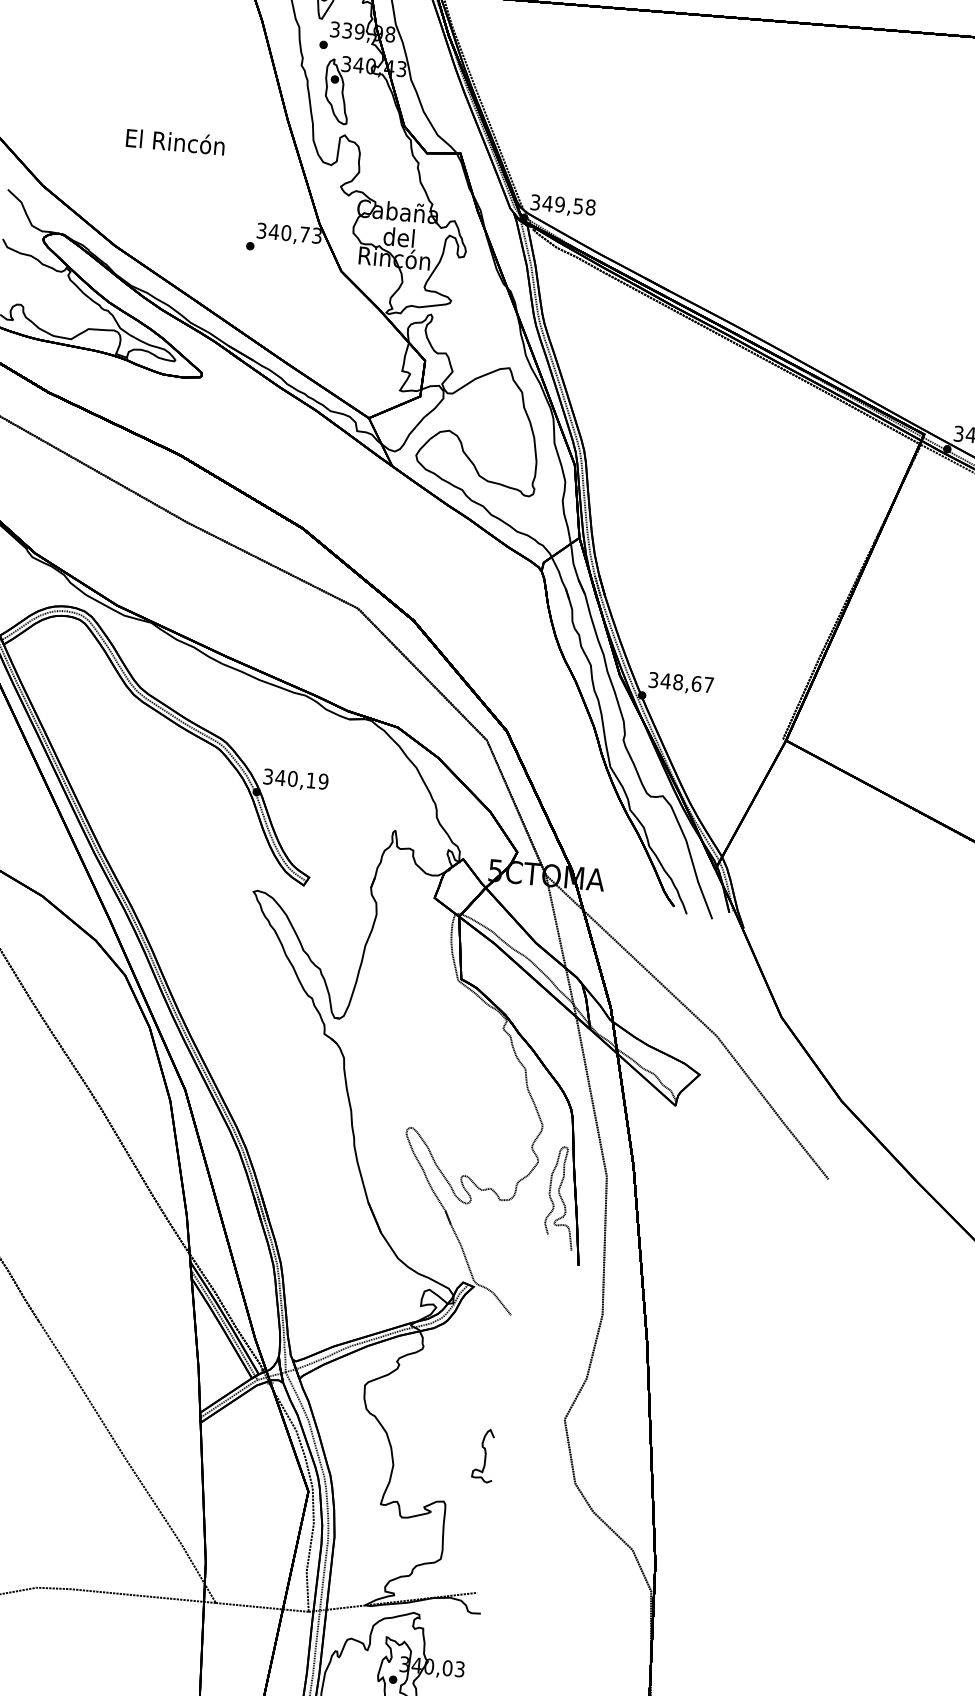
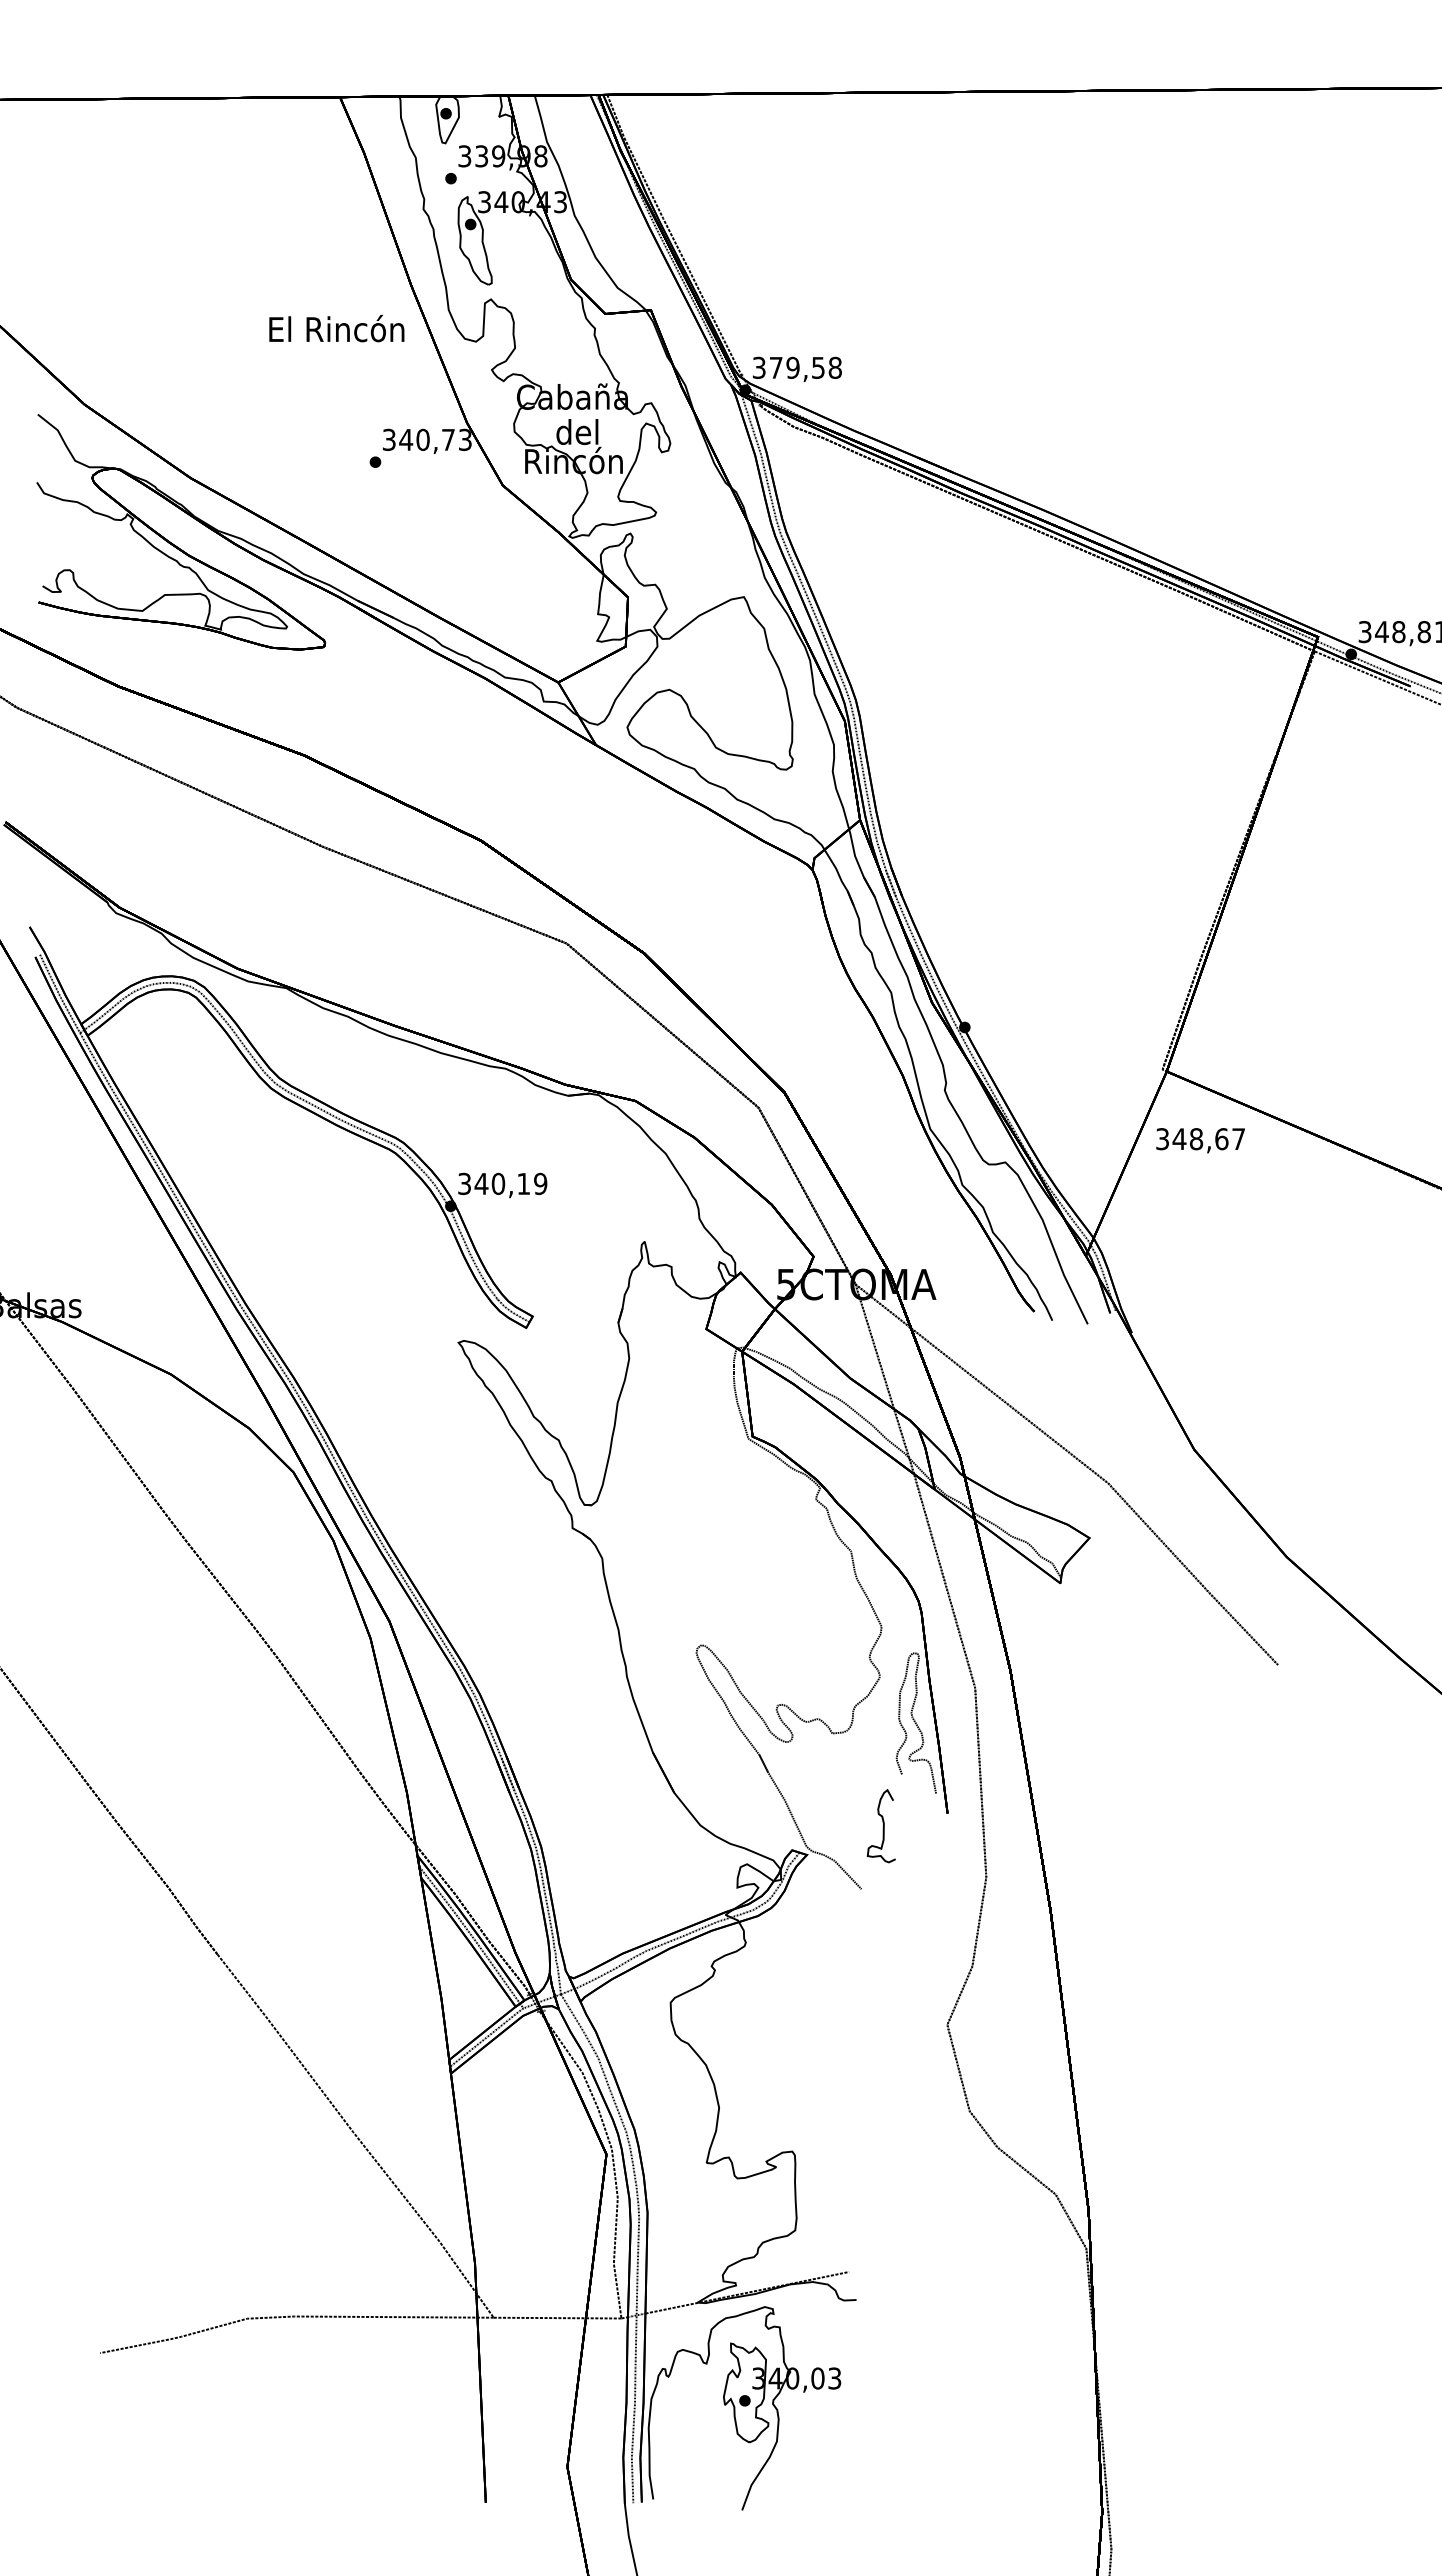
text: (175, 141) -> (336, 328), moved
text: (548, 203) -> (776, 367), 349,58 -> 379,58
text: (681, 683) -> (1200, 1140), moved
curve: (484, 1456) -> (882, 1826), moved

